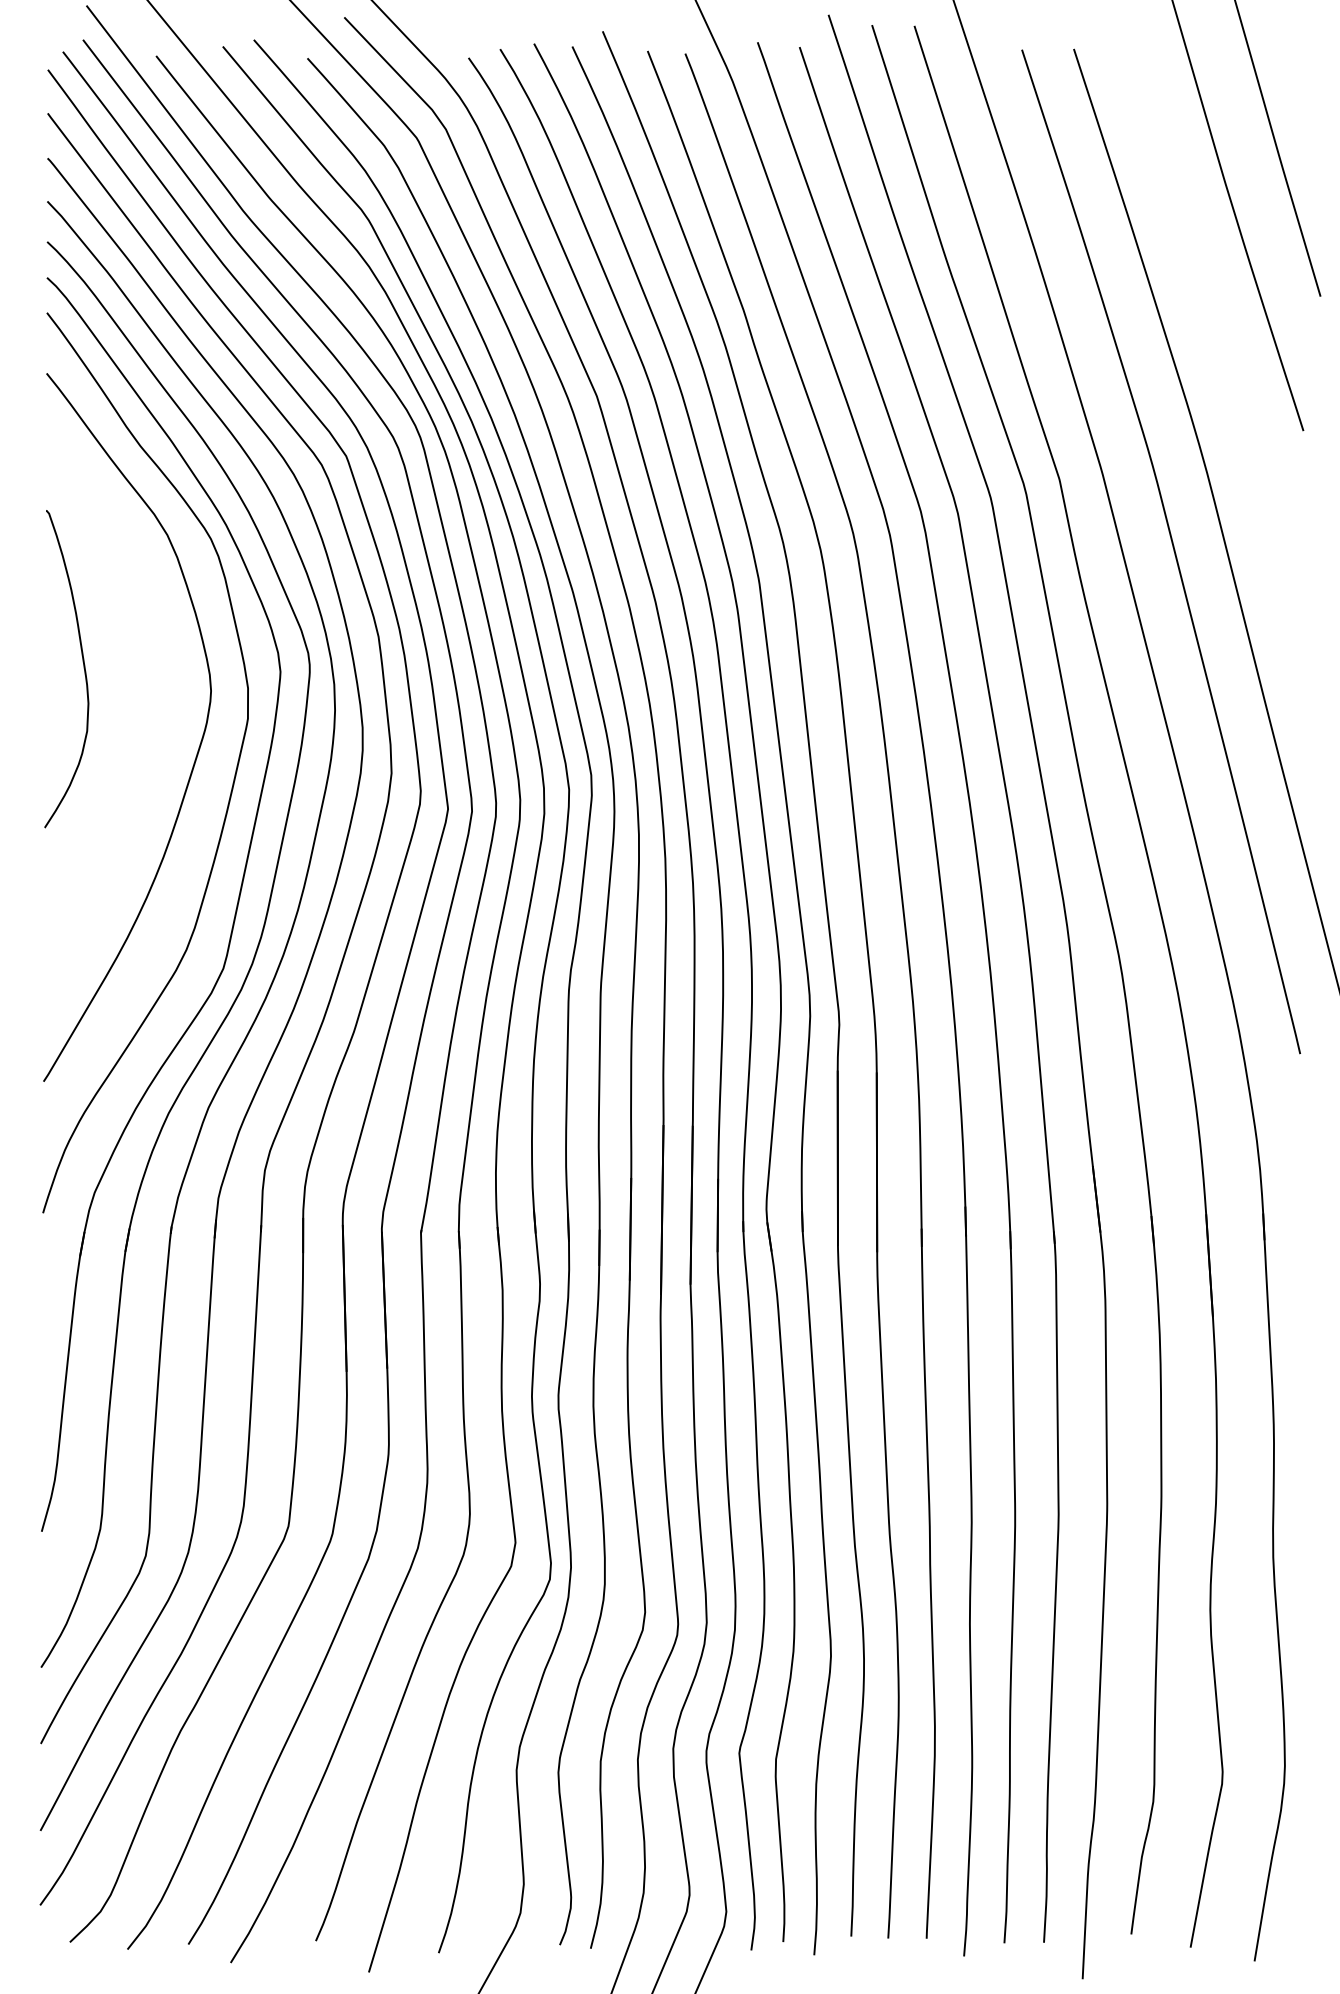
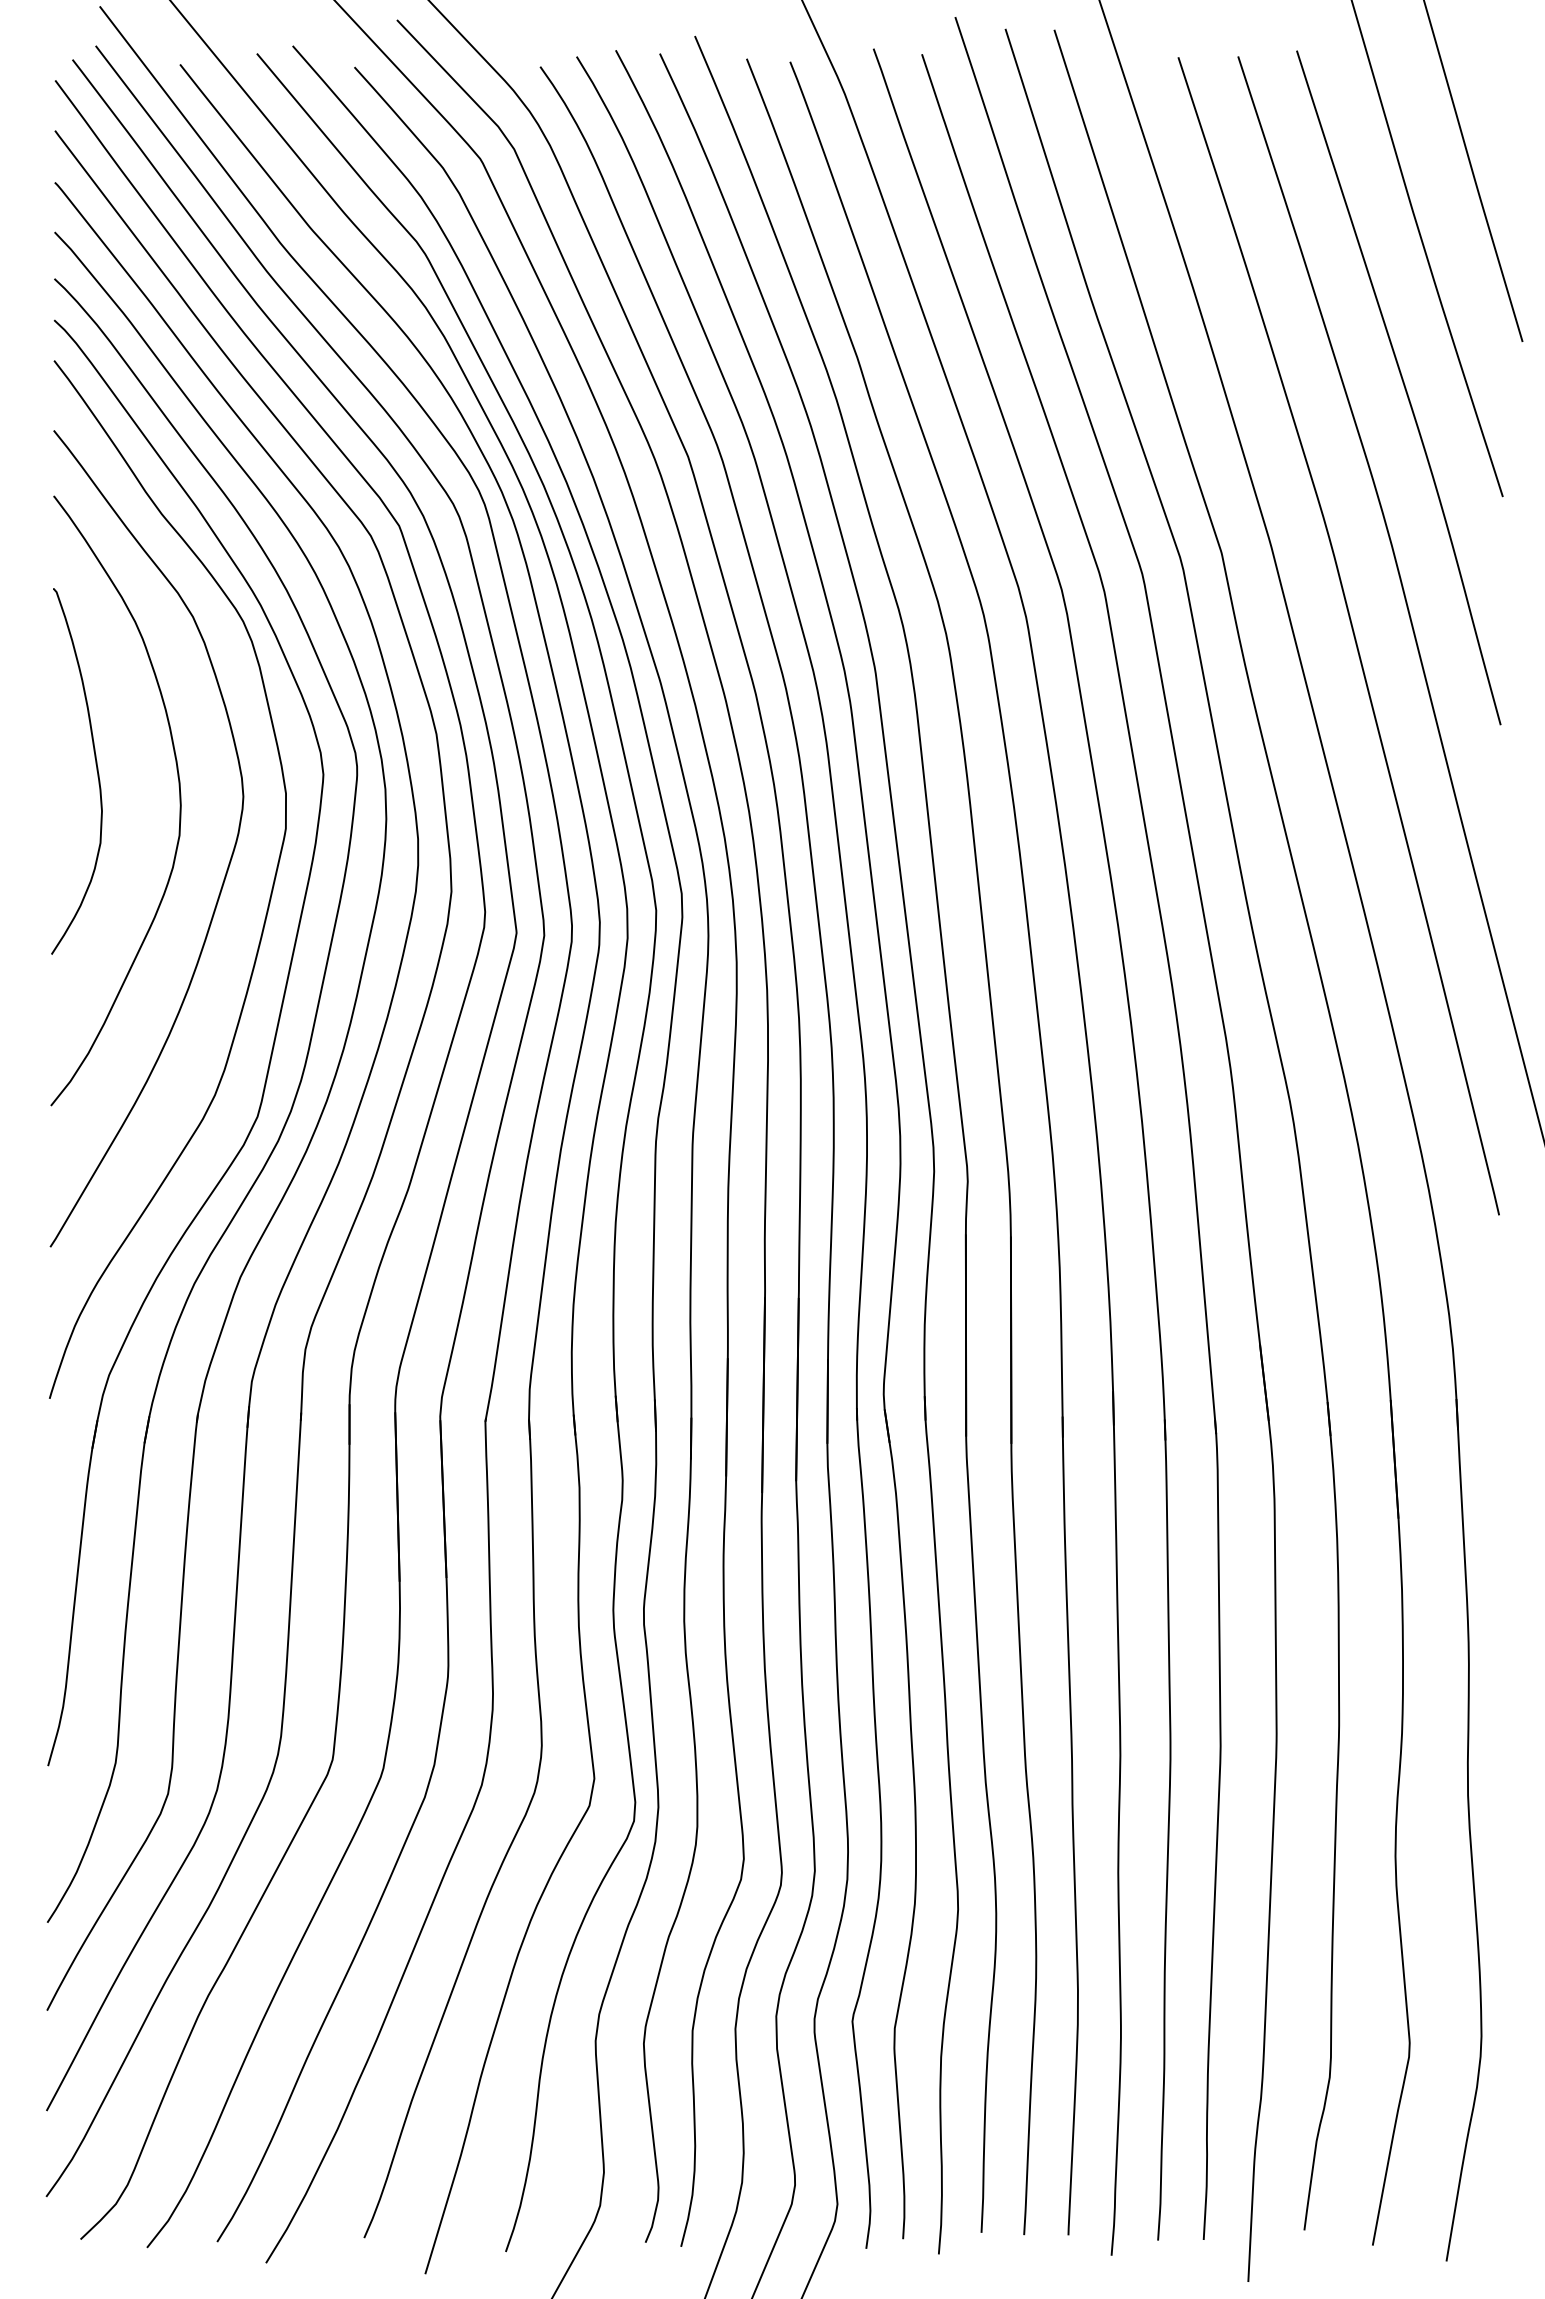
curve: (1217, 335) -> (1403, 386), added
curve: (155, 694) -> (179, 800), added

